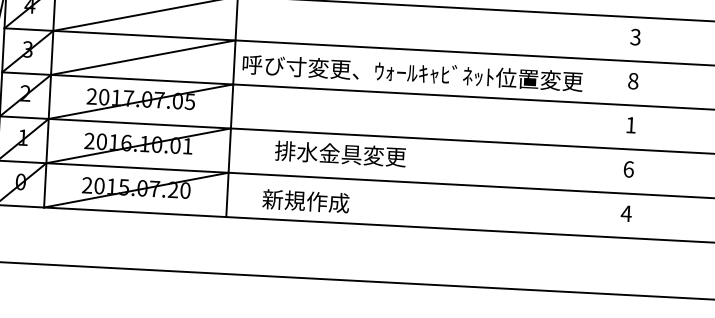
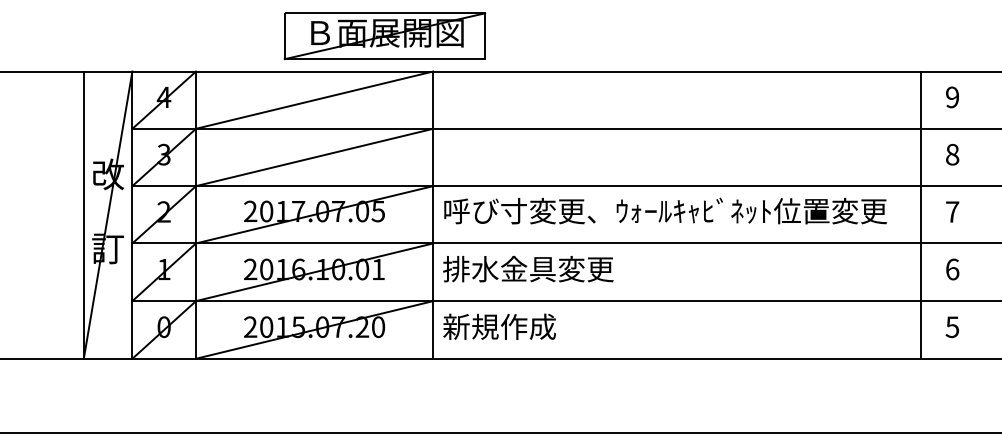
text: (634, 37) -> (951, 97), 3 -> 9
text: (412, 72) -> (665, 210), moved
text: (631, 124) -> (952, 211), 1 -> 7
line: (606, 125) -> (920, 214), added
text: (340, 154) -> (528, 269), moved
text: (305, 201) -> (499, 326), moved
text: (626, 213) -> (952, 327), 4 -> 5

